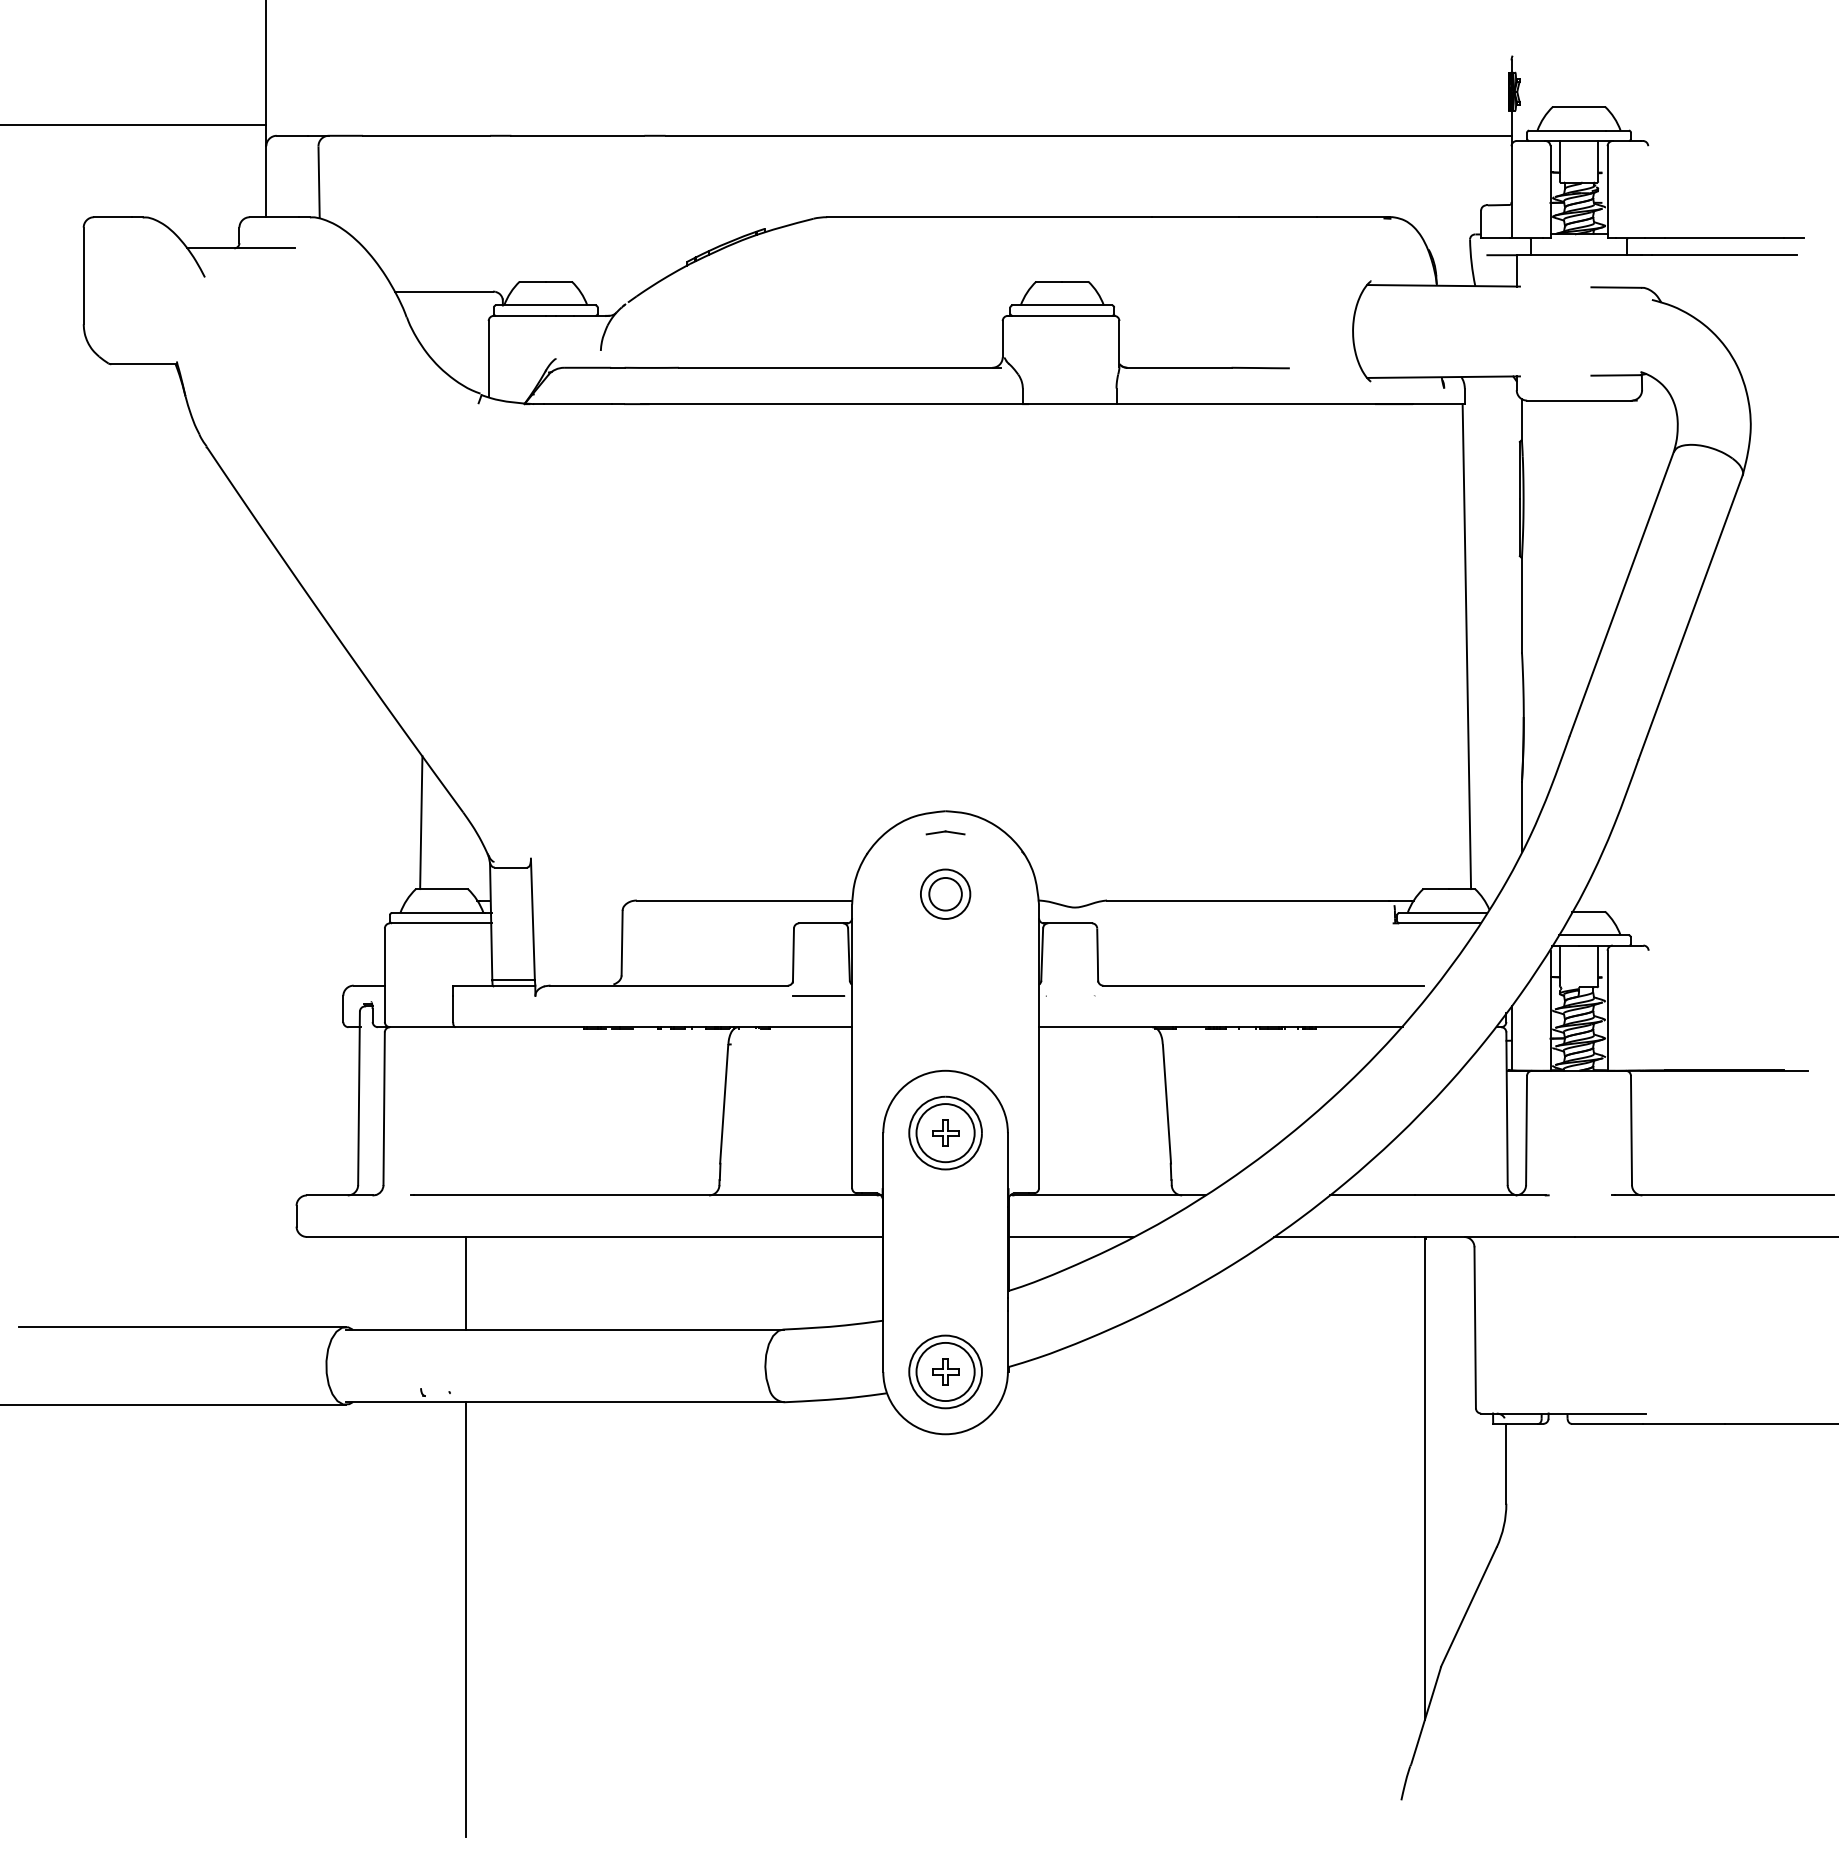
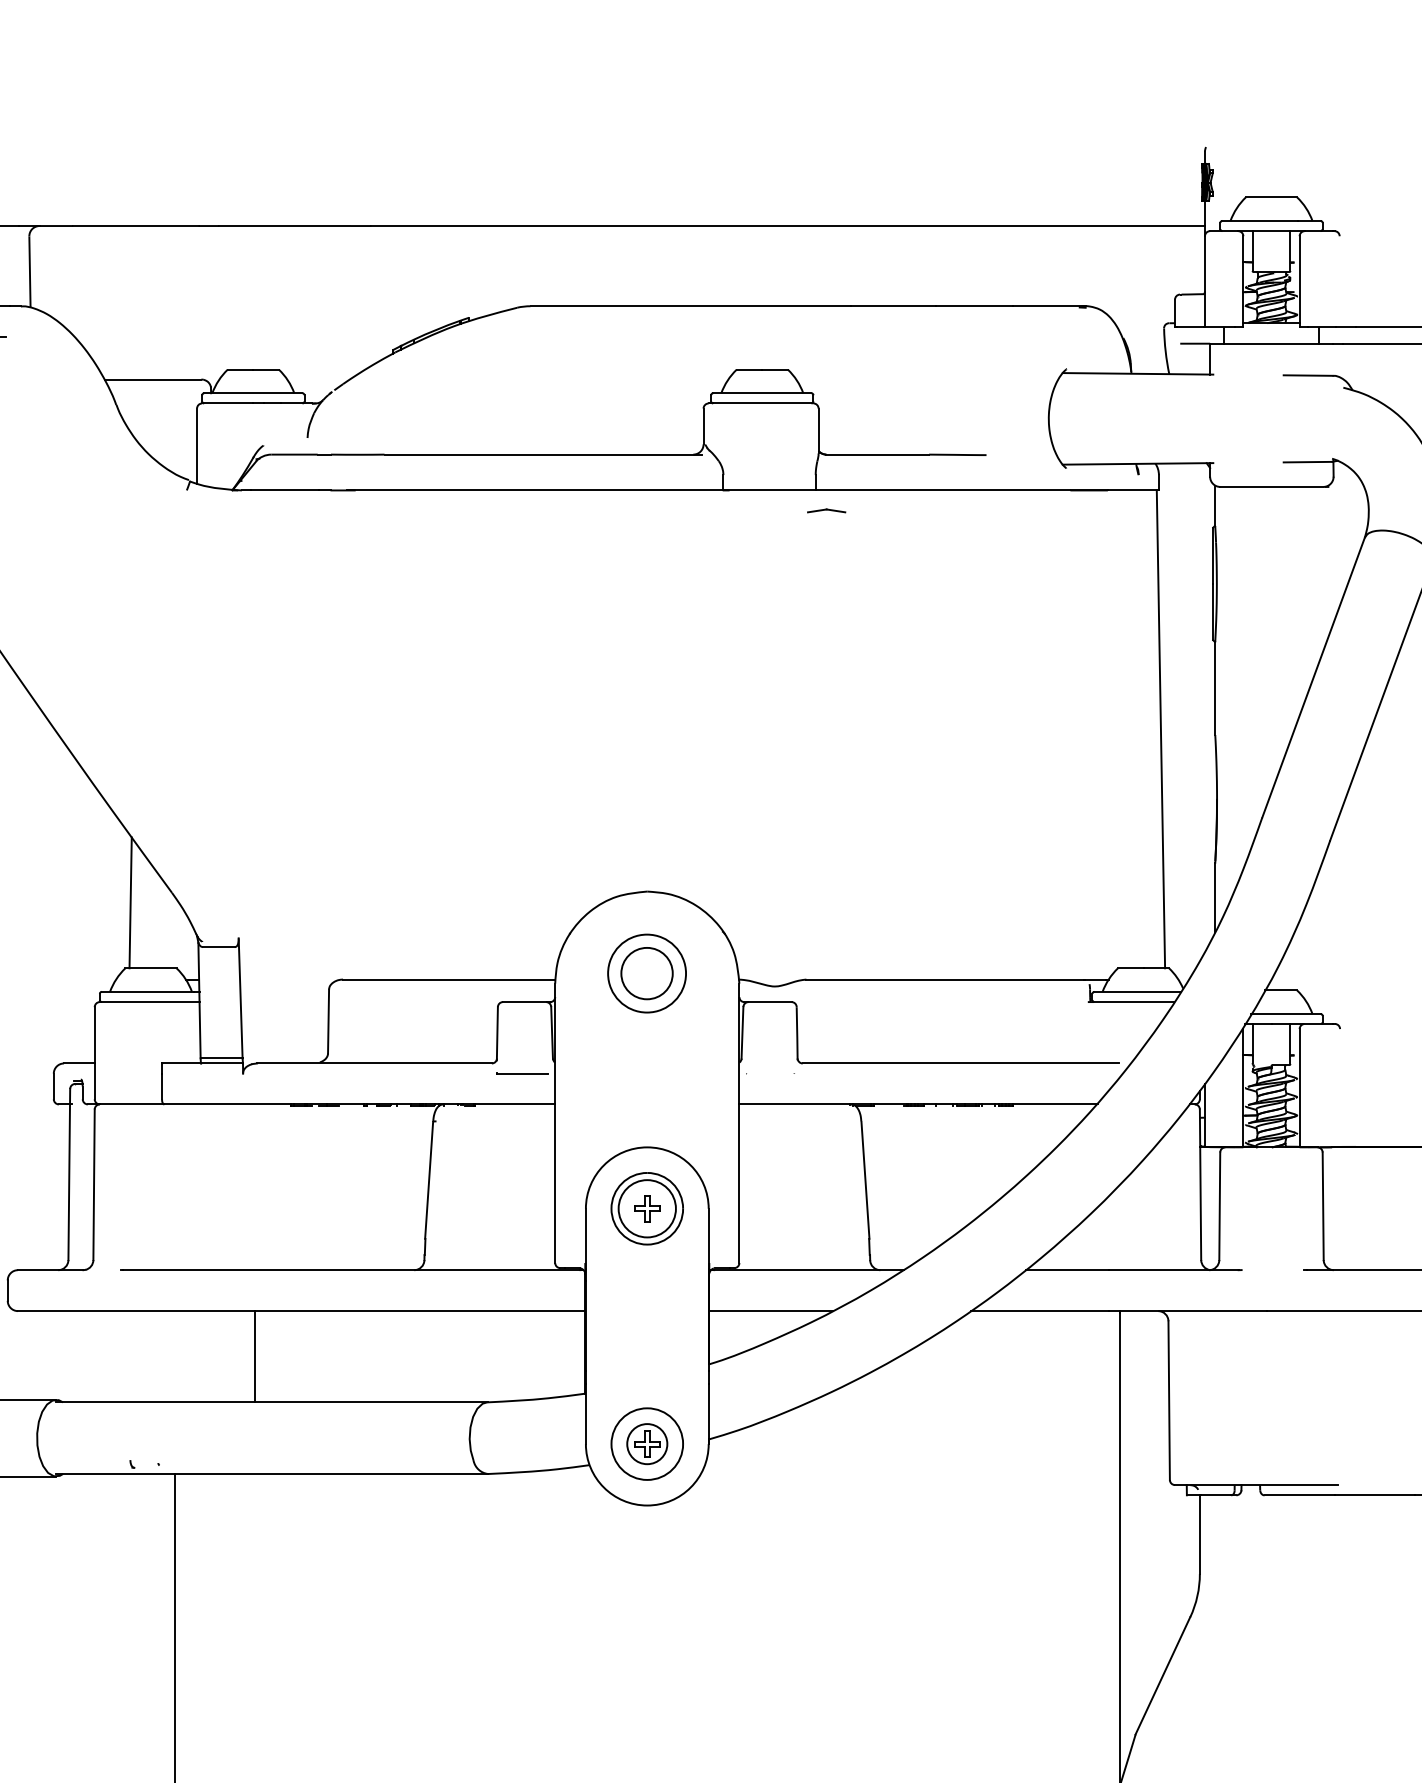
part: (945, 832) -> (826, 510), moved
part: (945, 893) -> (647, 972), size x1.6
line: (466, 1282) -> (255, 1355), moved
circle: (945, 1371) -> (647, 1443), size x0.7

